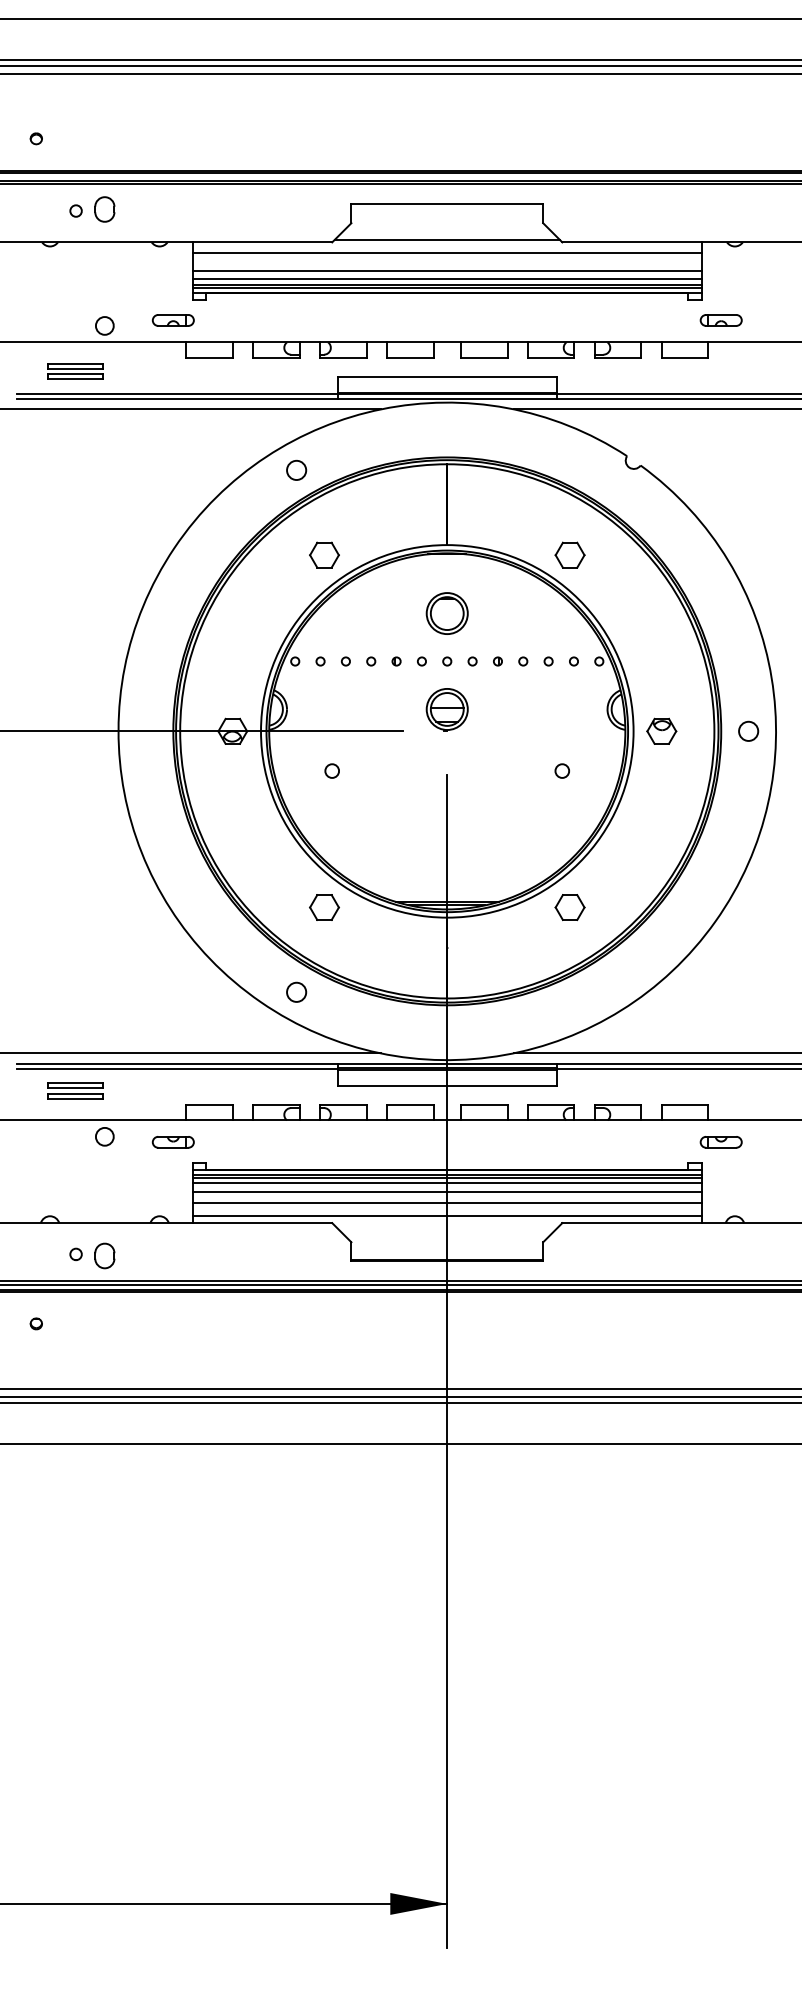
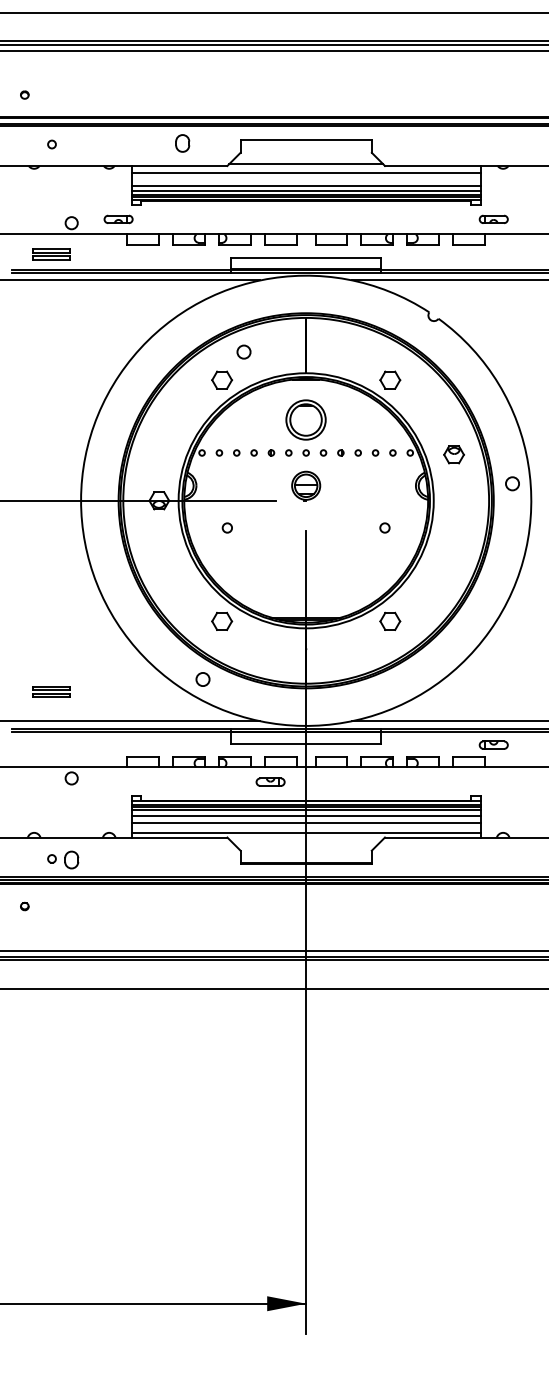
part: (104, 209) -> (182, 143), moved
circle: (295, 469) -> (243, 351), moved
part: (447, 614) -> (306, 420), size x1.4
part: (660, 730) -> (453, 454), moved
circle: (748, 730) -> (512, 483), moved
part: (75, 1090) -> (51, 691), moved
part: (173, 1141) -> (270, 781), moved
part: (720, 1141) -> (493, 744), moved

